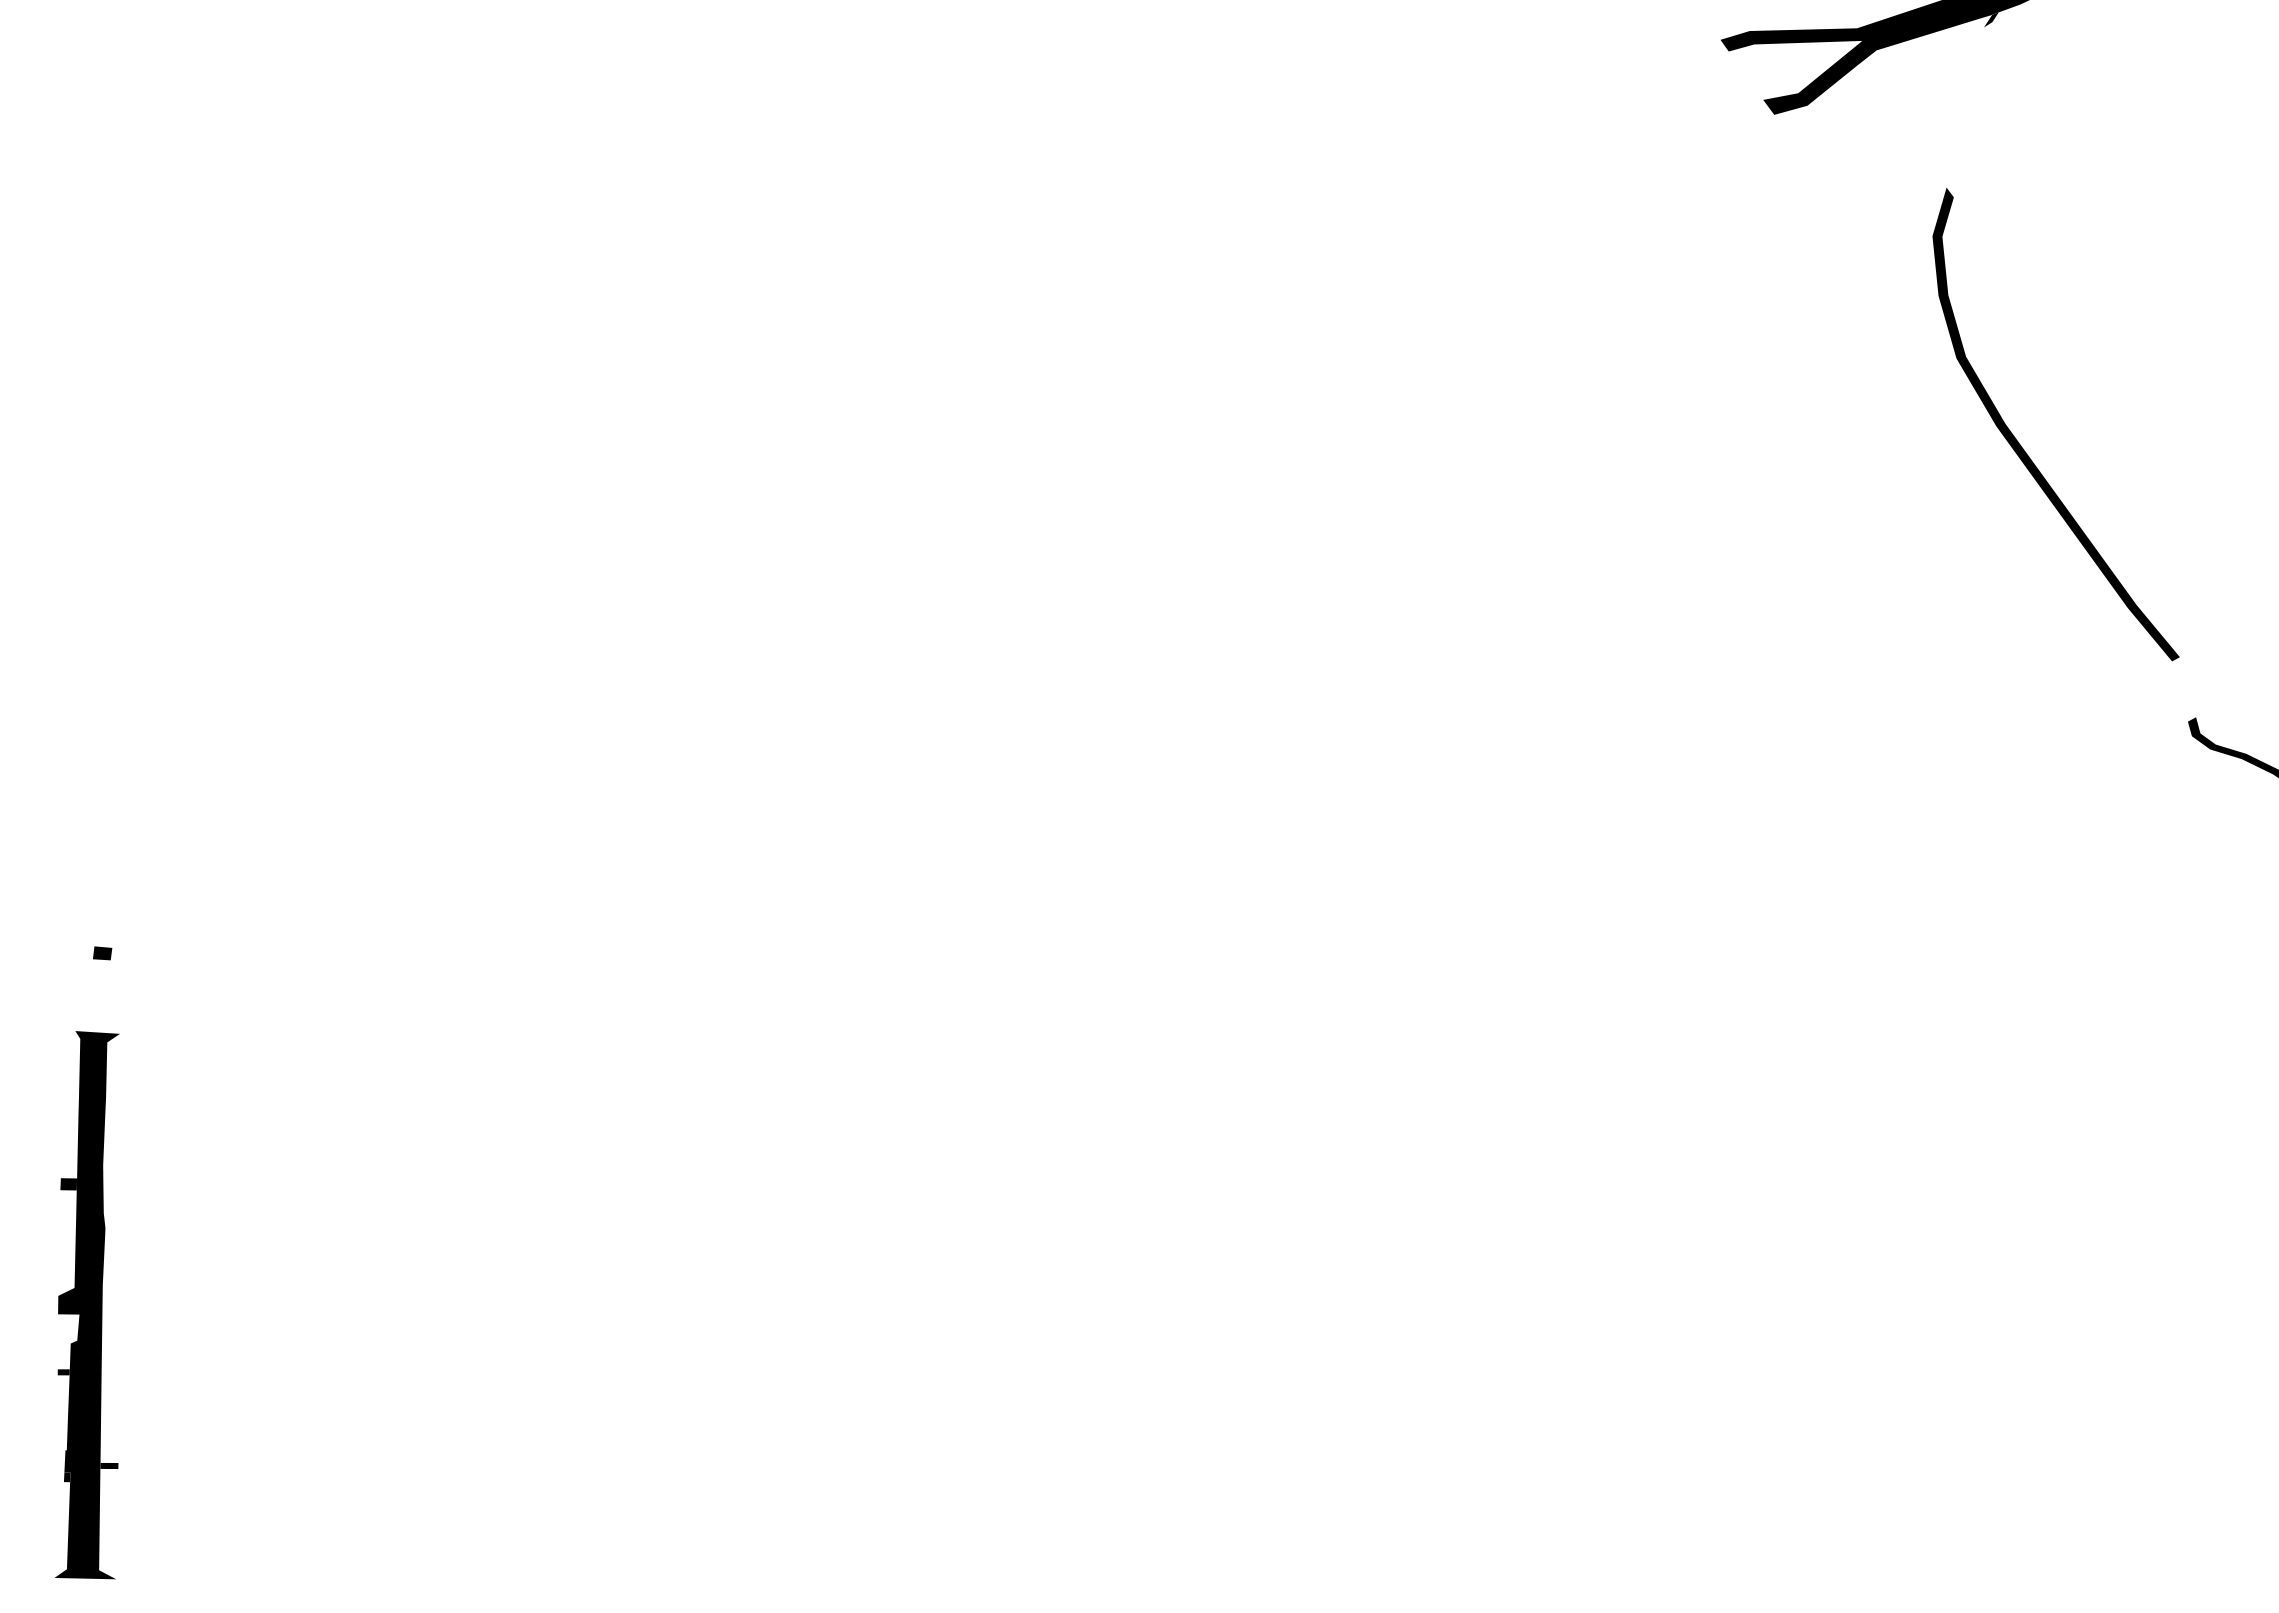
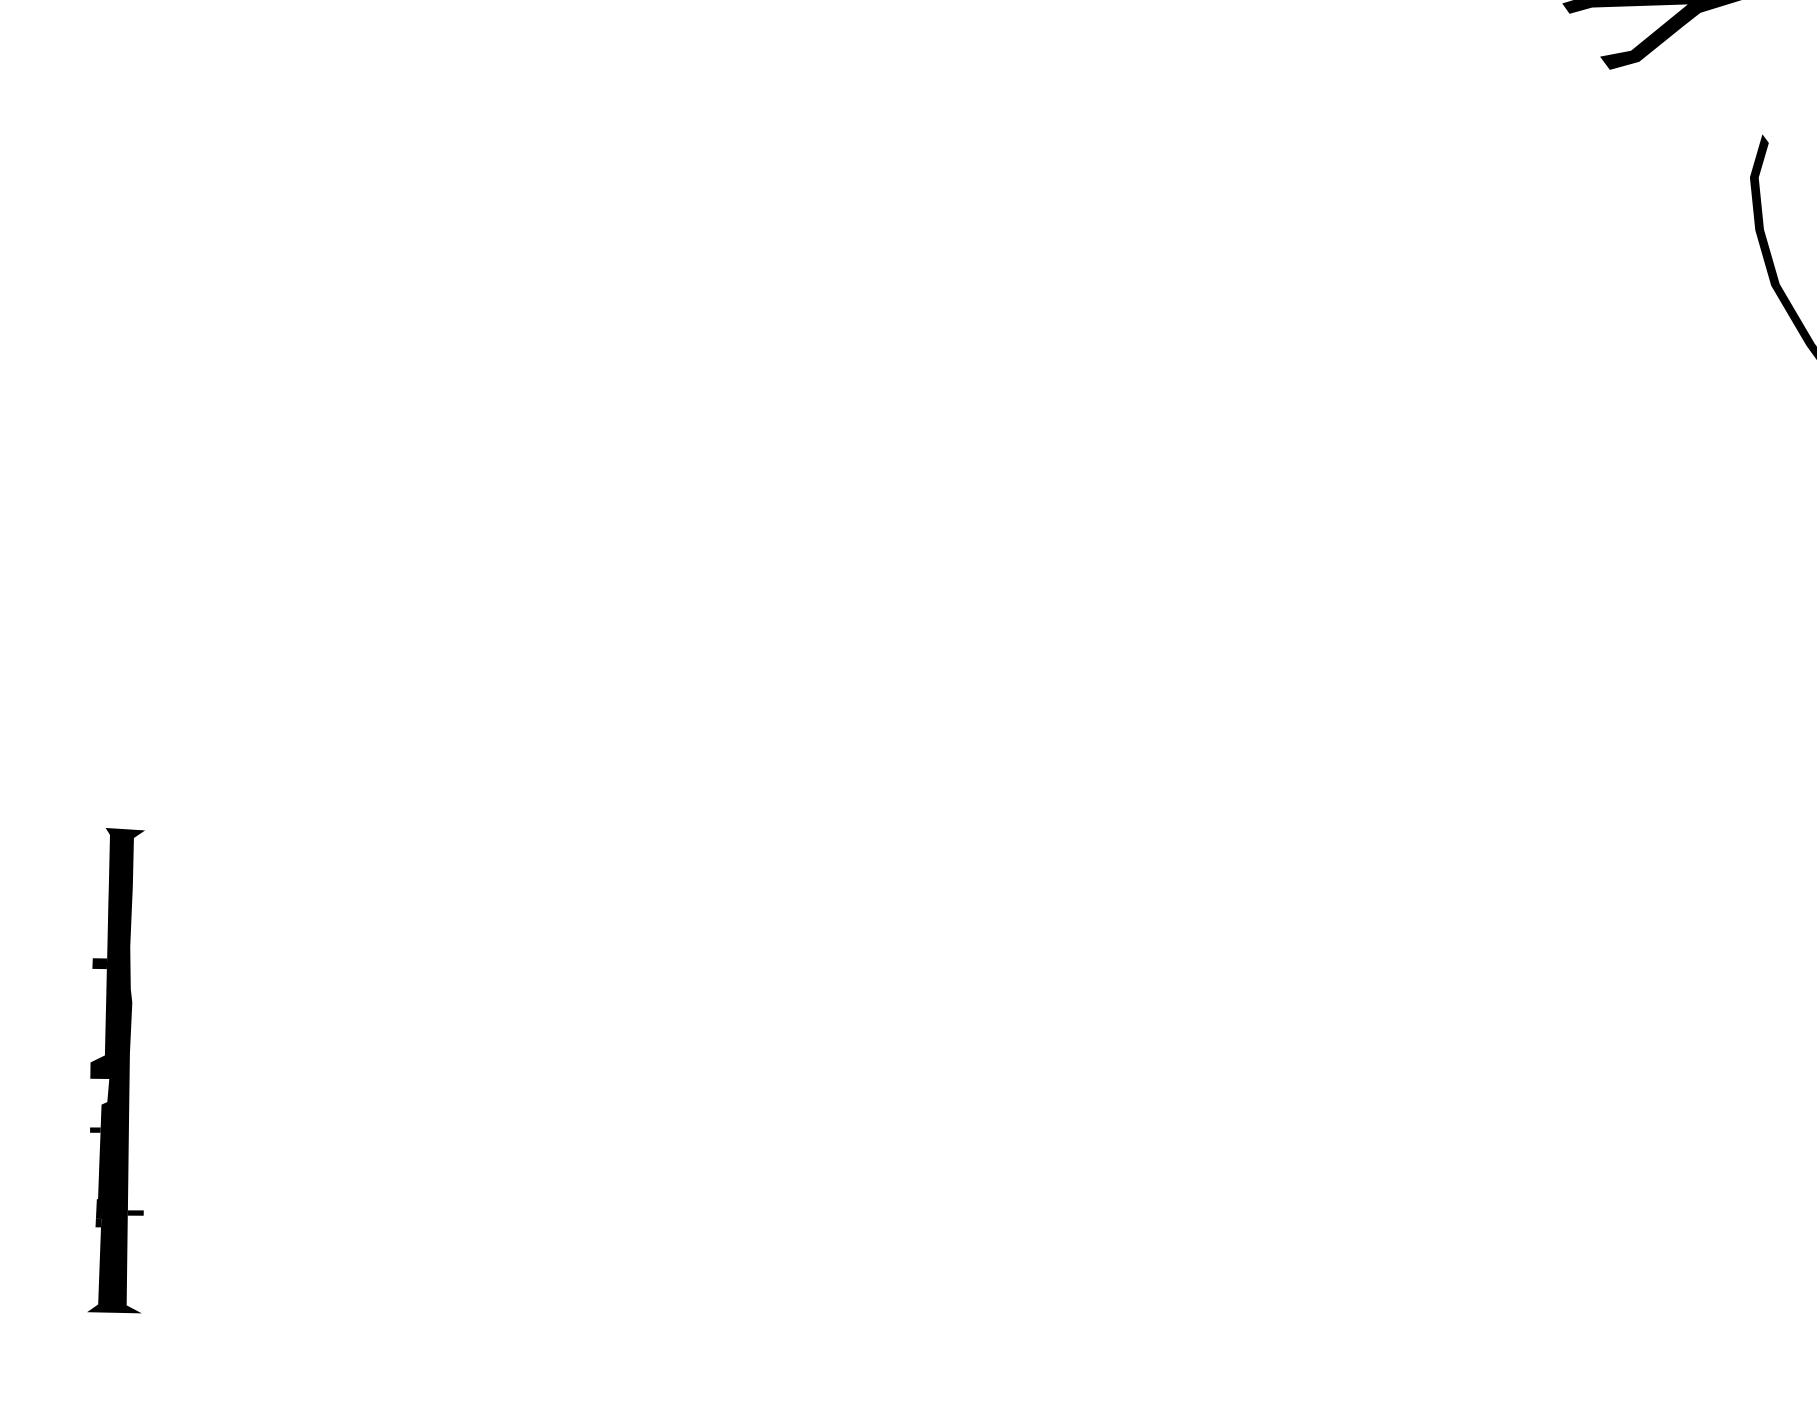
fill: (102, 953) -> (129, 812), removed
part: (87, 1305) -> (116, 1070), moved

